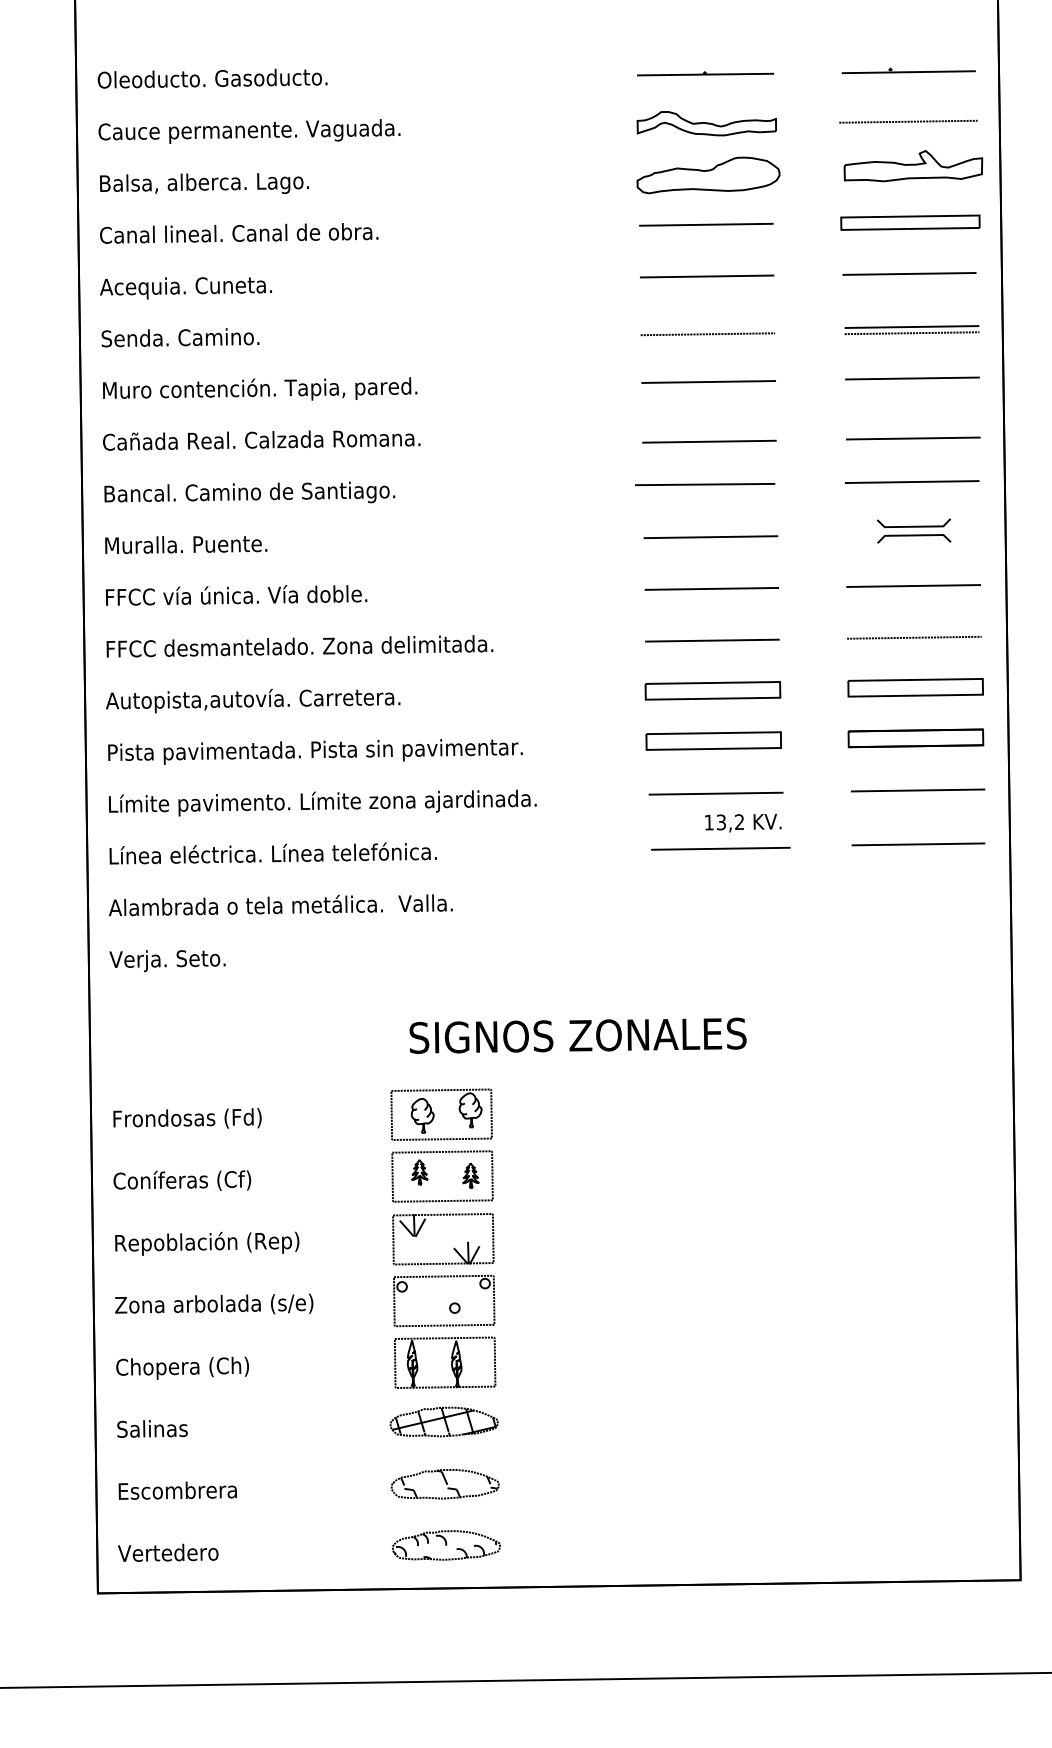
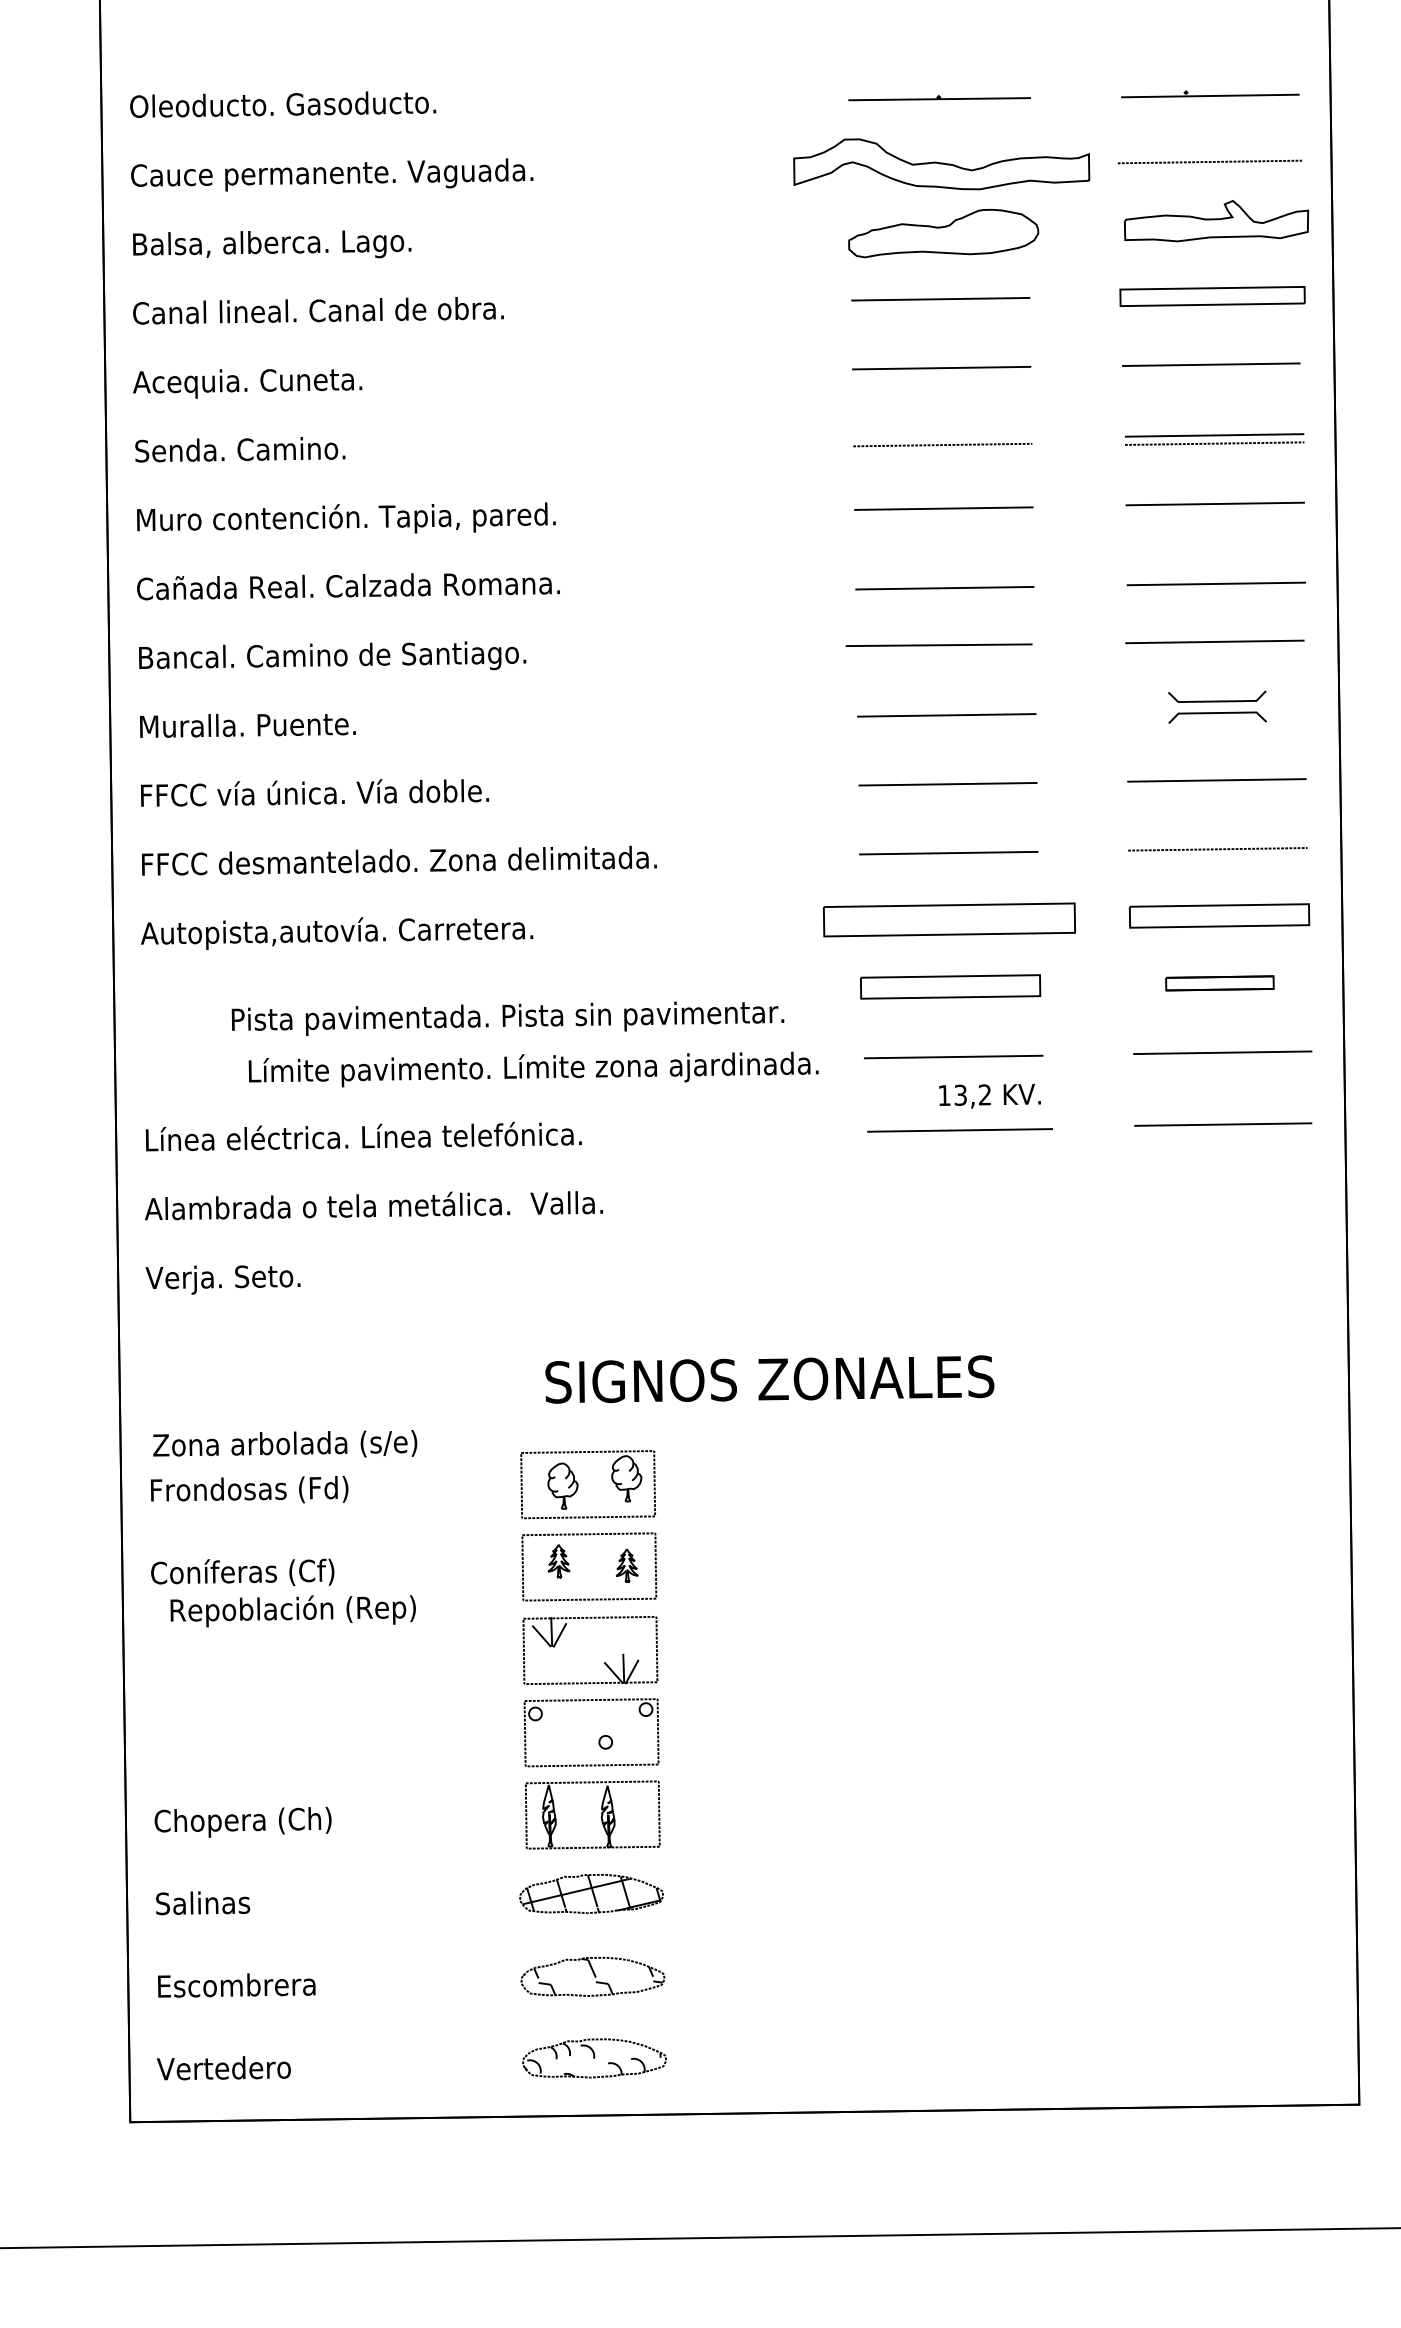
part: (706, 123) -> (940, 164), size x1.6
part: (712, 690) -> (948, 919), size x1.4
part: (915, 738) -> (1219, 983), size x0.6
text: (315, 751) -> (508, 1018), moved
text: (322, 802) -> (533, 1068), moved
text: (207, 1243) -> (293, 1610), moved
text: (214, 1303) -> (285, 1443), moved

